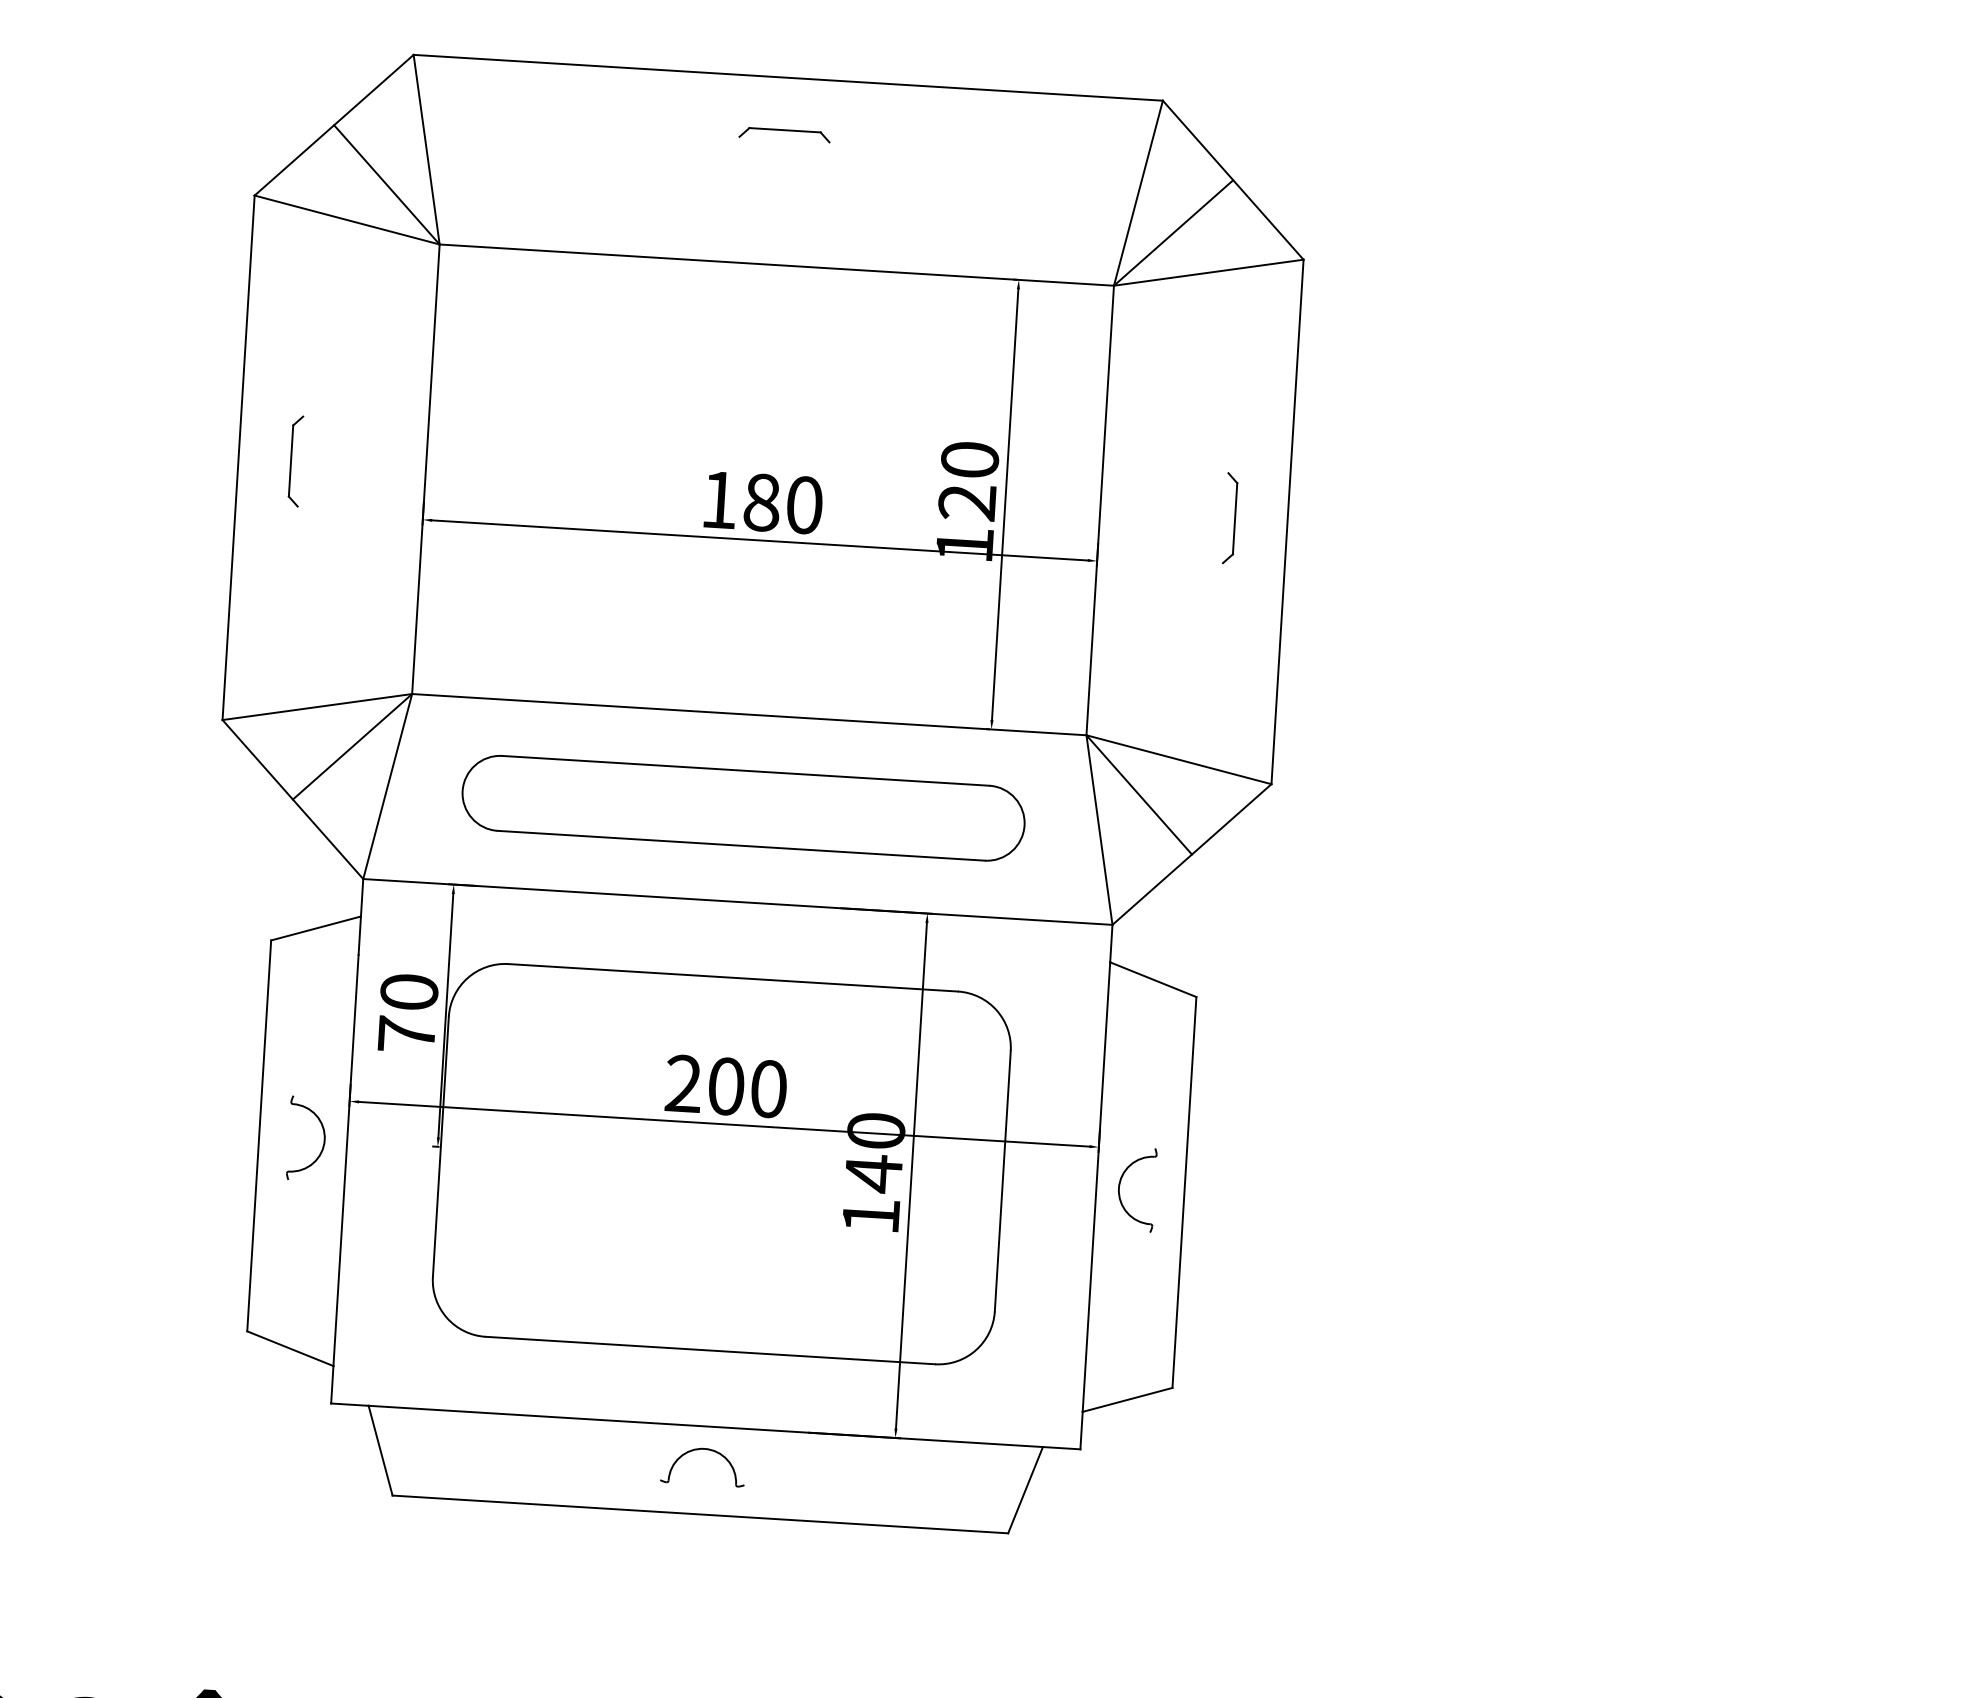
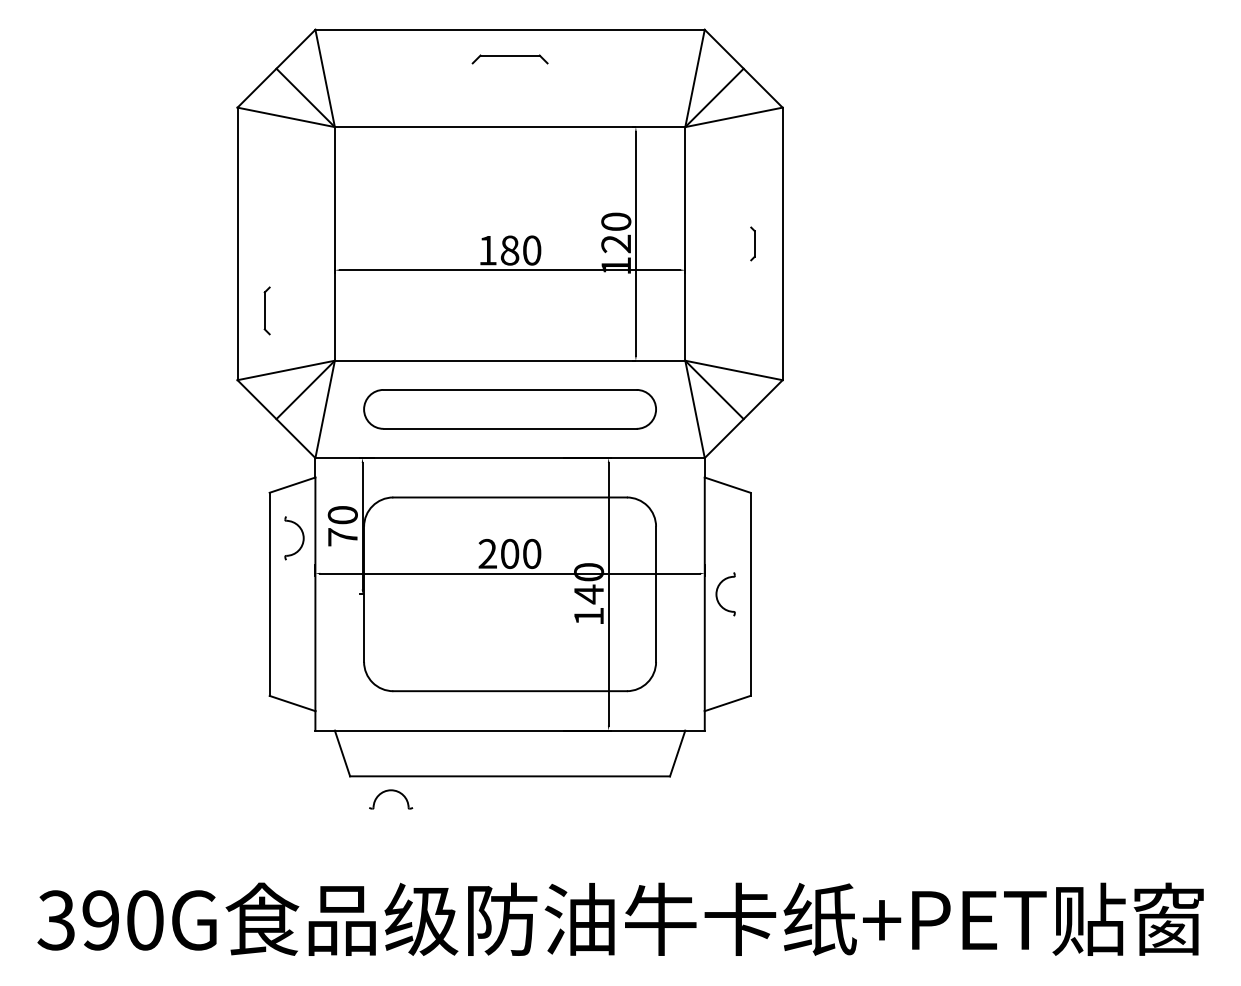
part: (783, 134) -> (509, 59), size x1.6
part: (294, 460) -> (266, 310), moved
part: (1229, 517) -> (752, 243), size x0.7
part: (322, 1140) -> (302, 538), moved
part: (705, 1451) -> (391, 791), moved

